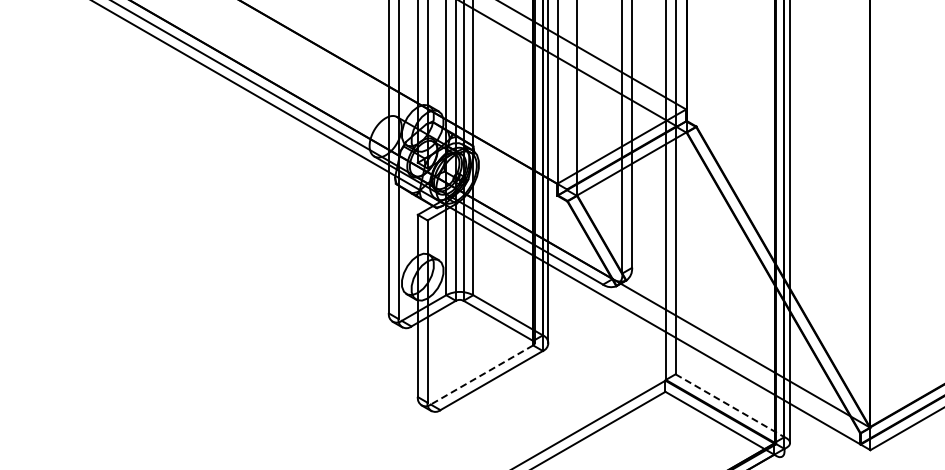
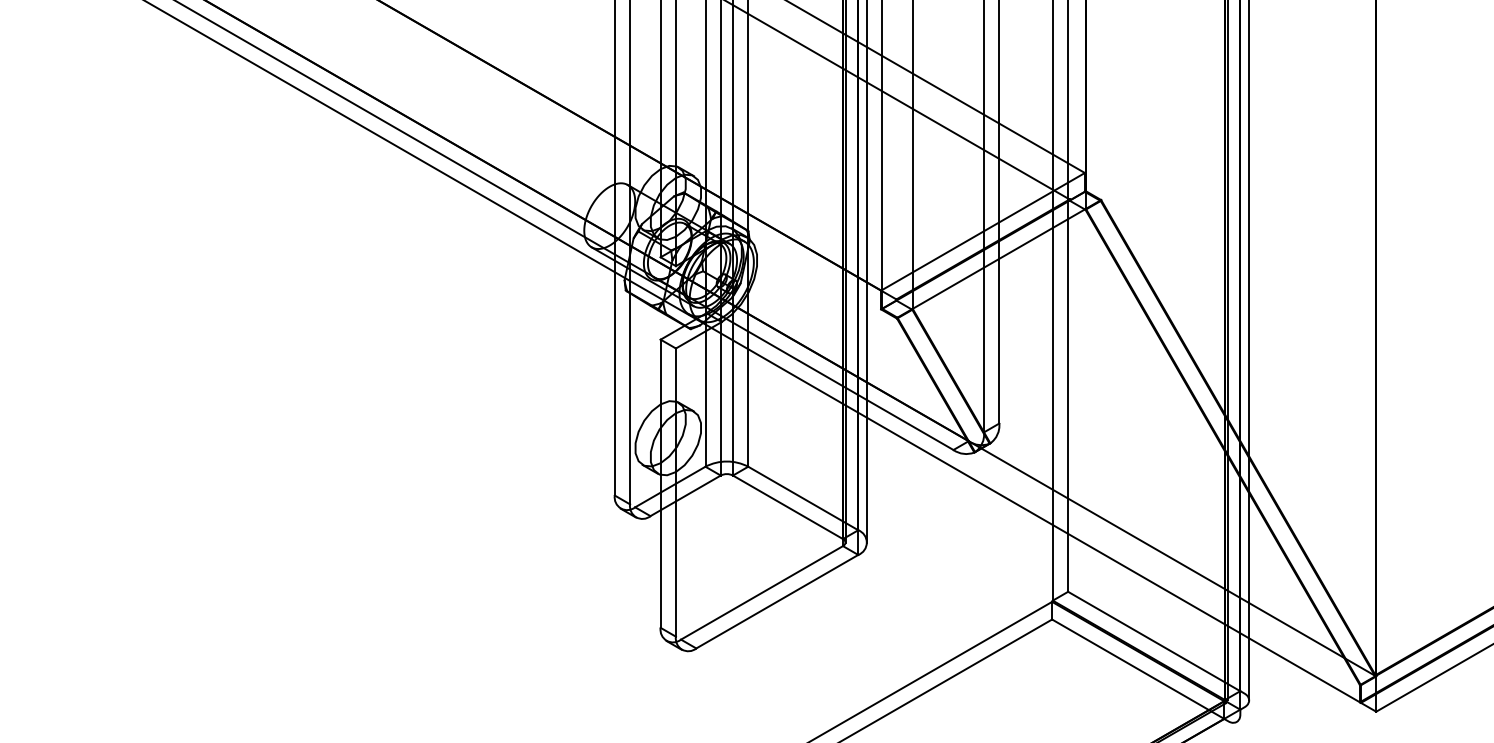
line: (481, 375) -> (761, 593), dashed -> solid
line: (730, 405) -> (1154, 641), dashed -> solid

